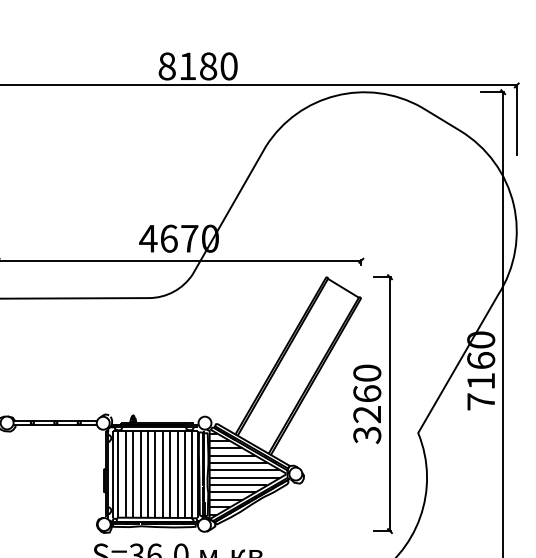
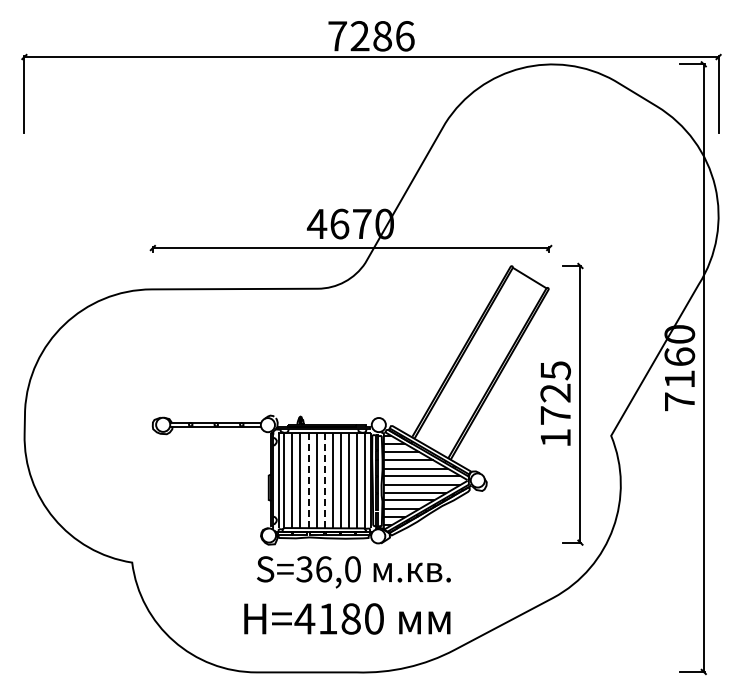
text: (198, 66) -> (371, 36), 8180 -> 7286
text: (367, 404) -> (555, 404), 3260 -> 1725
line: (140, 474) -> (308, 480), solid -> dashed
line: (155, 474) -> (324, 480), solid -> dashed

